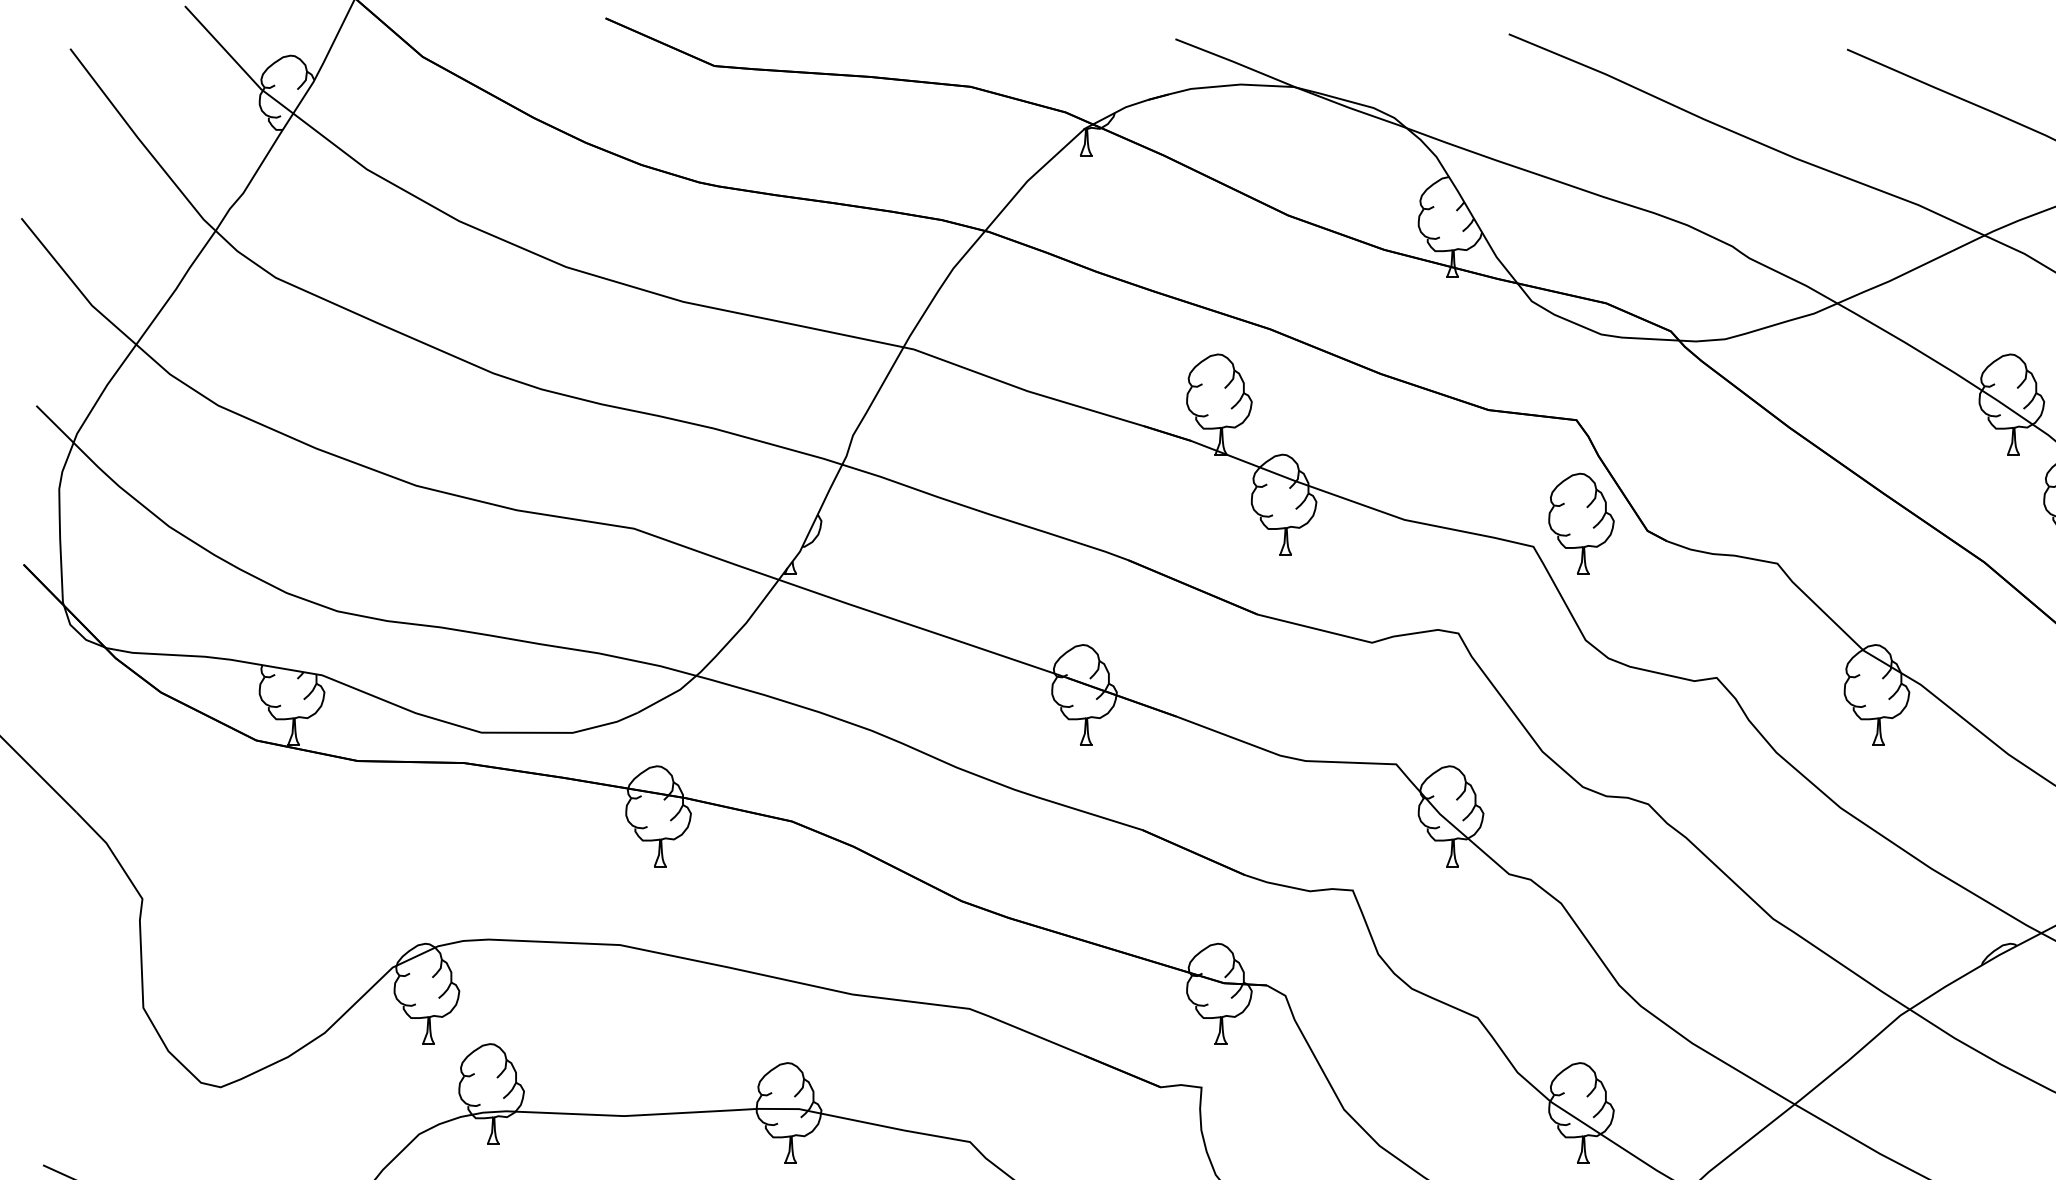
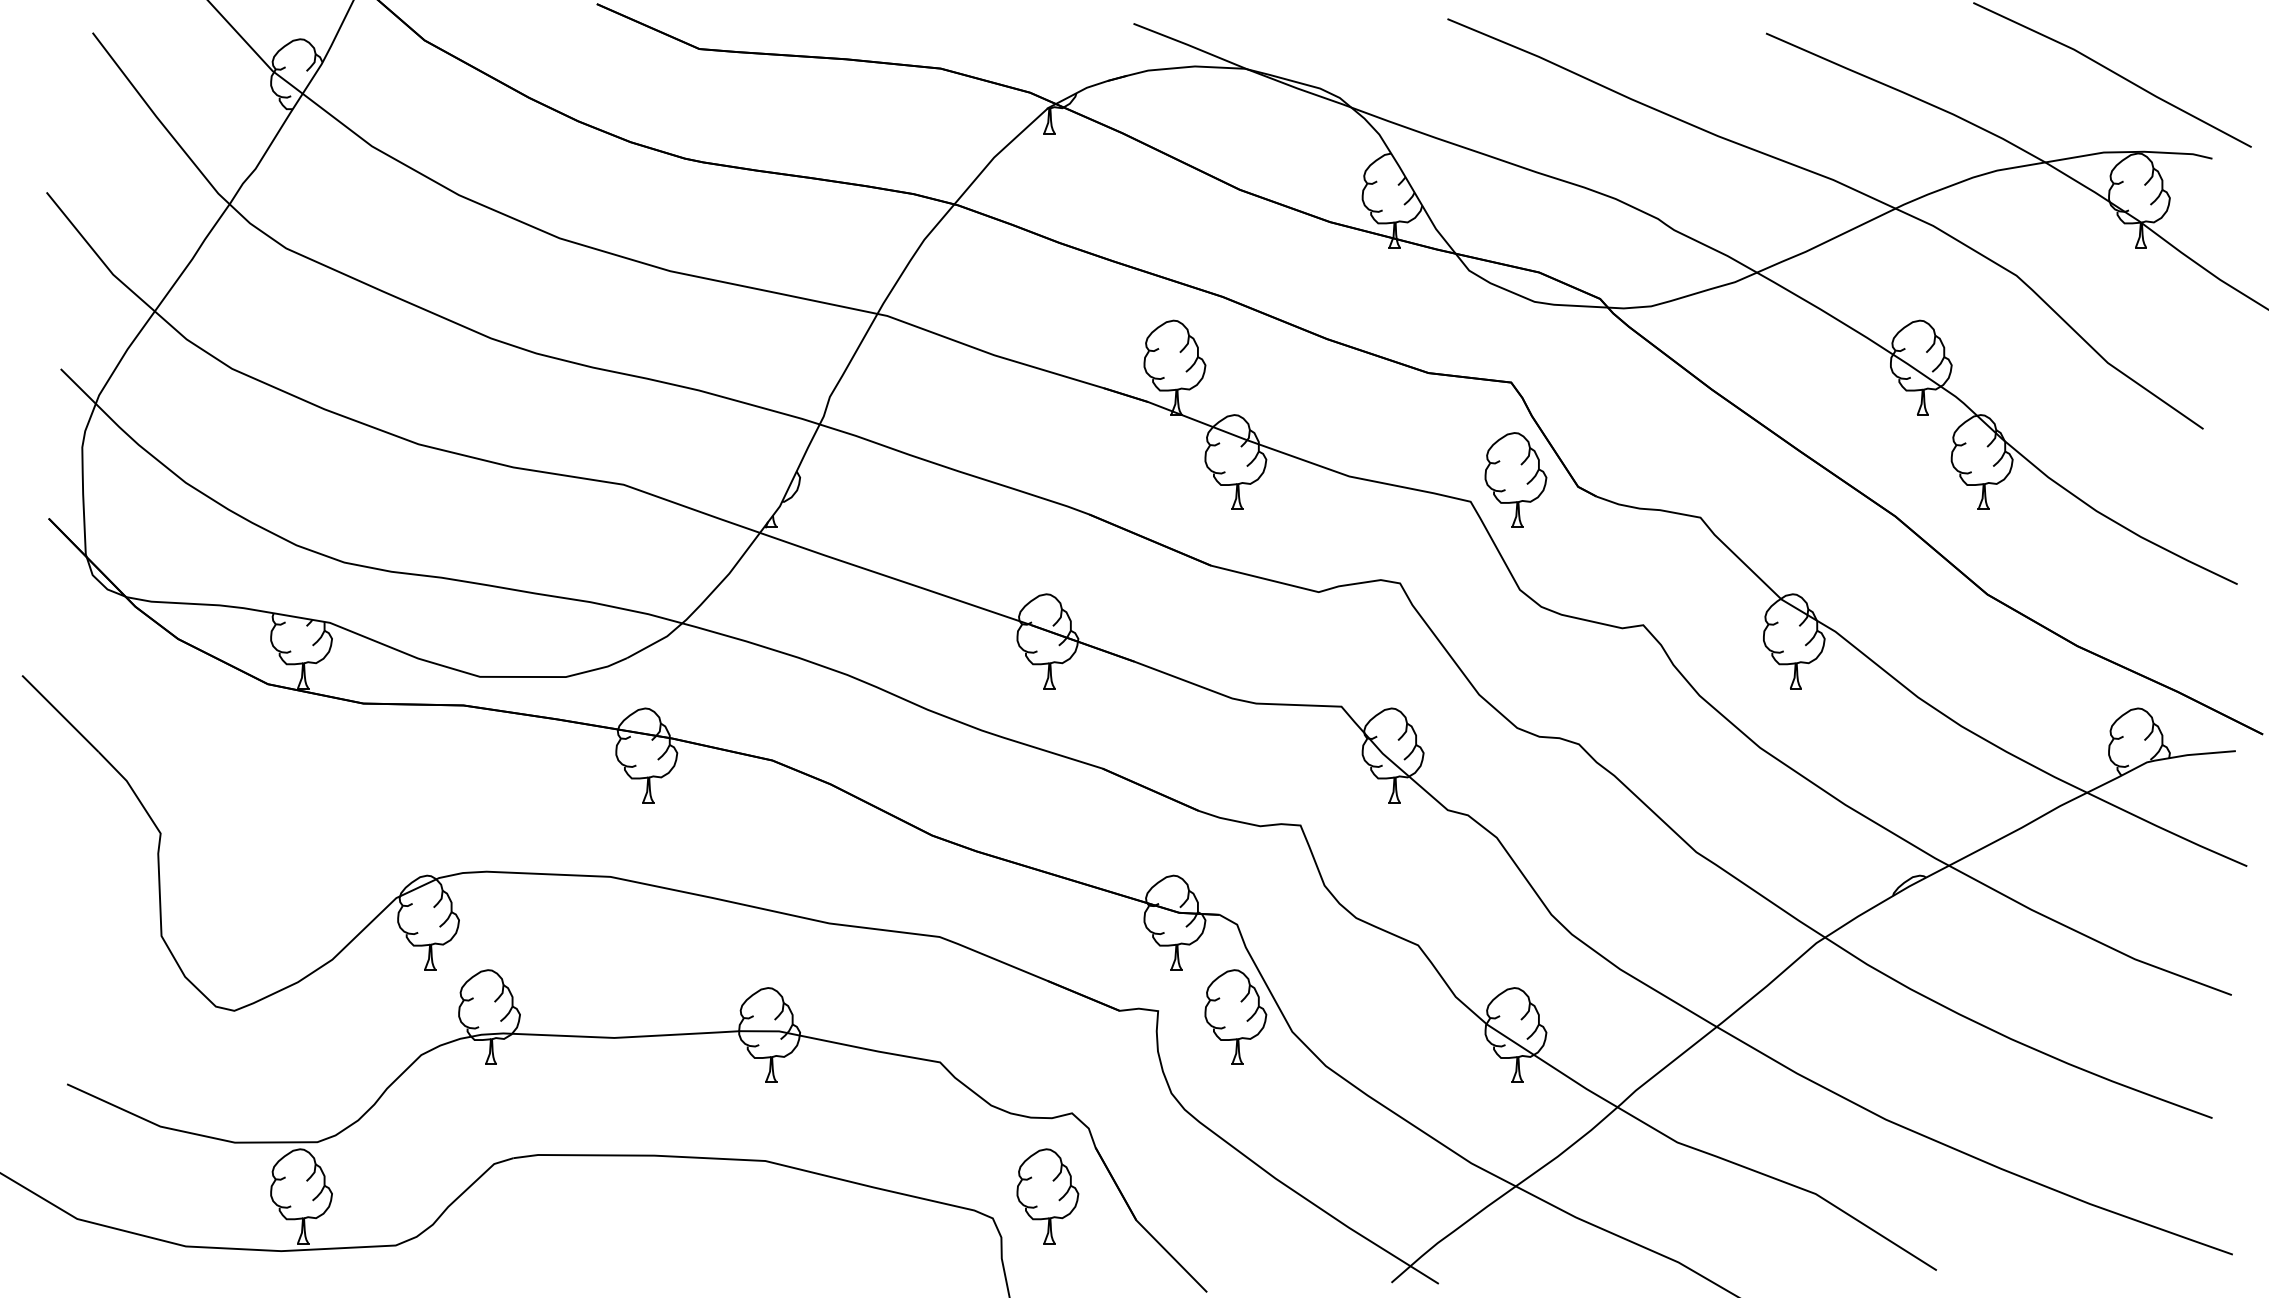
part: (1283, 1093) -> (1235, 1016), added

